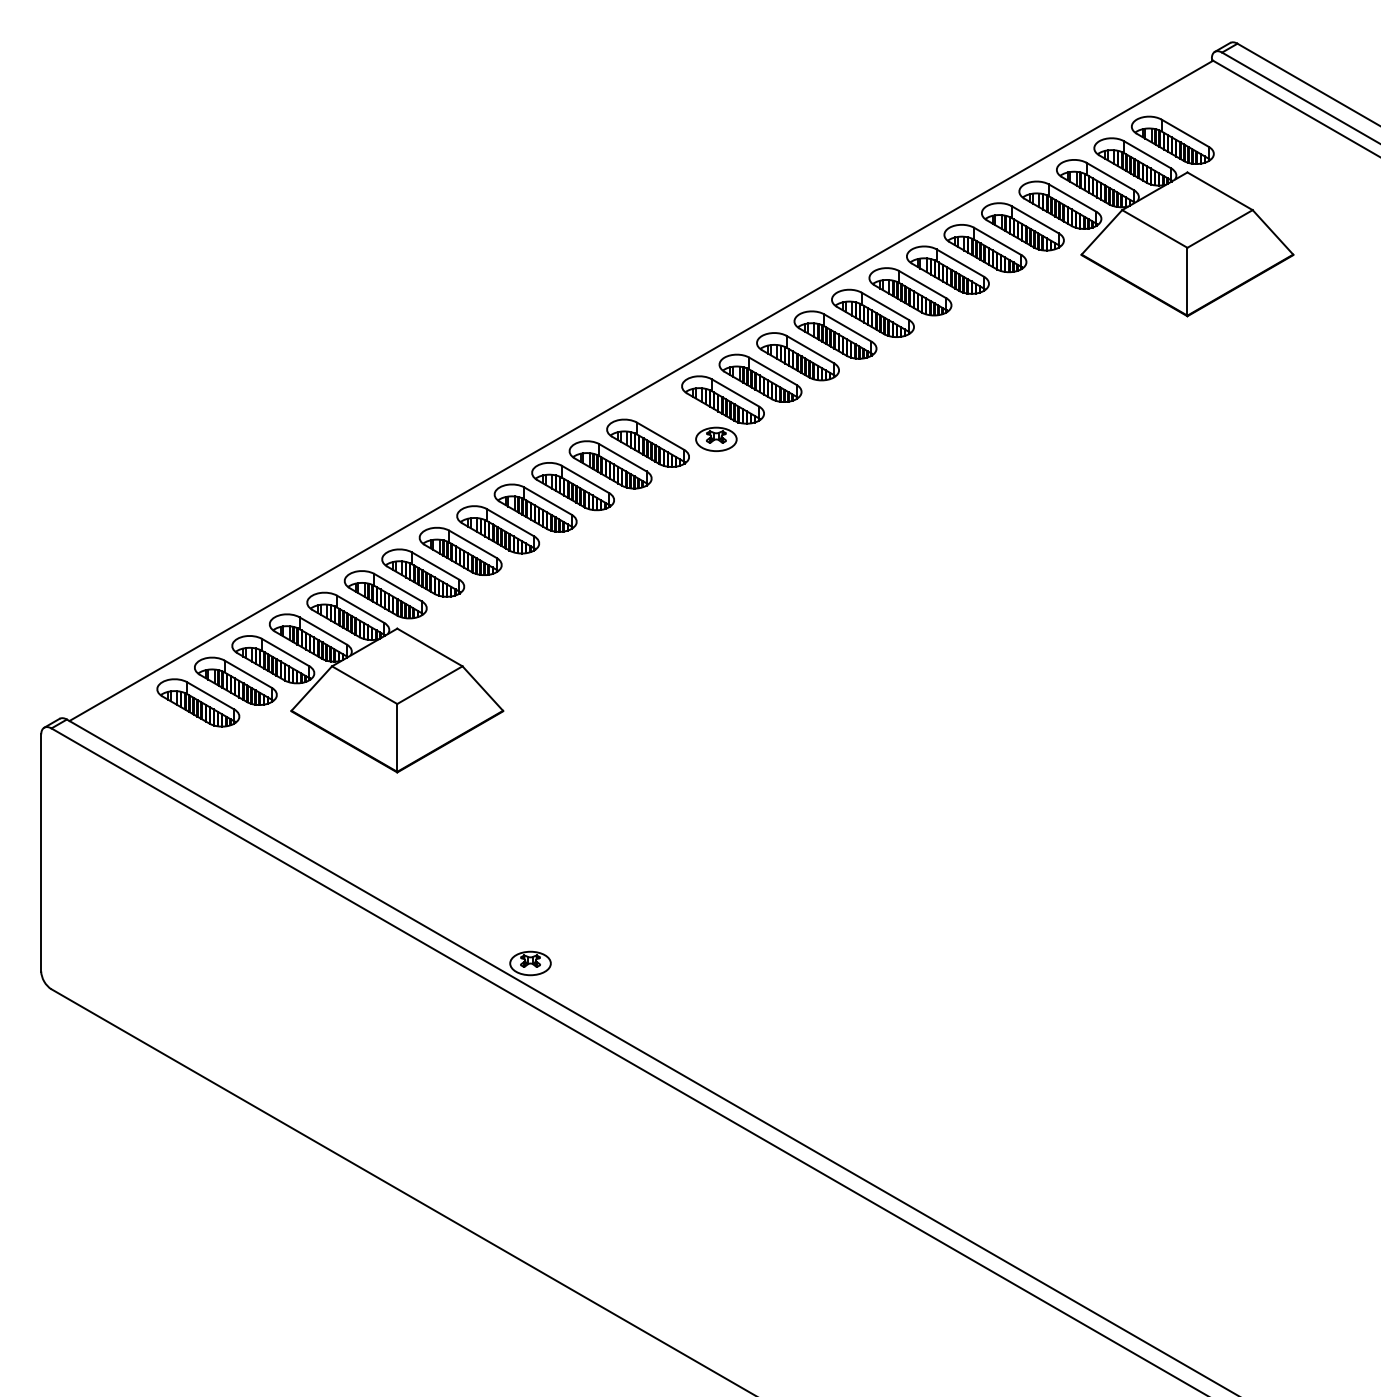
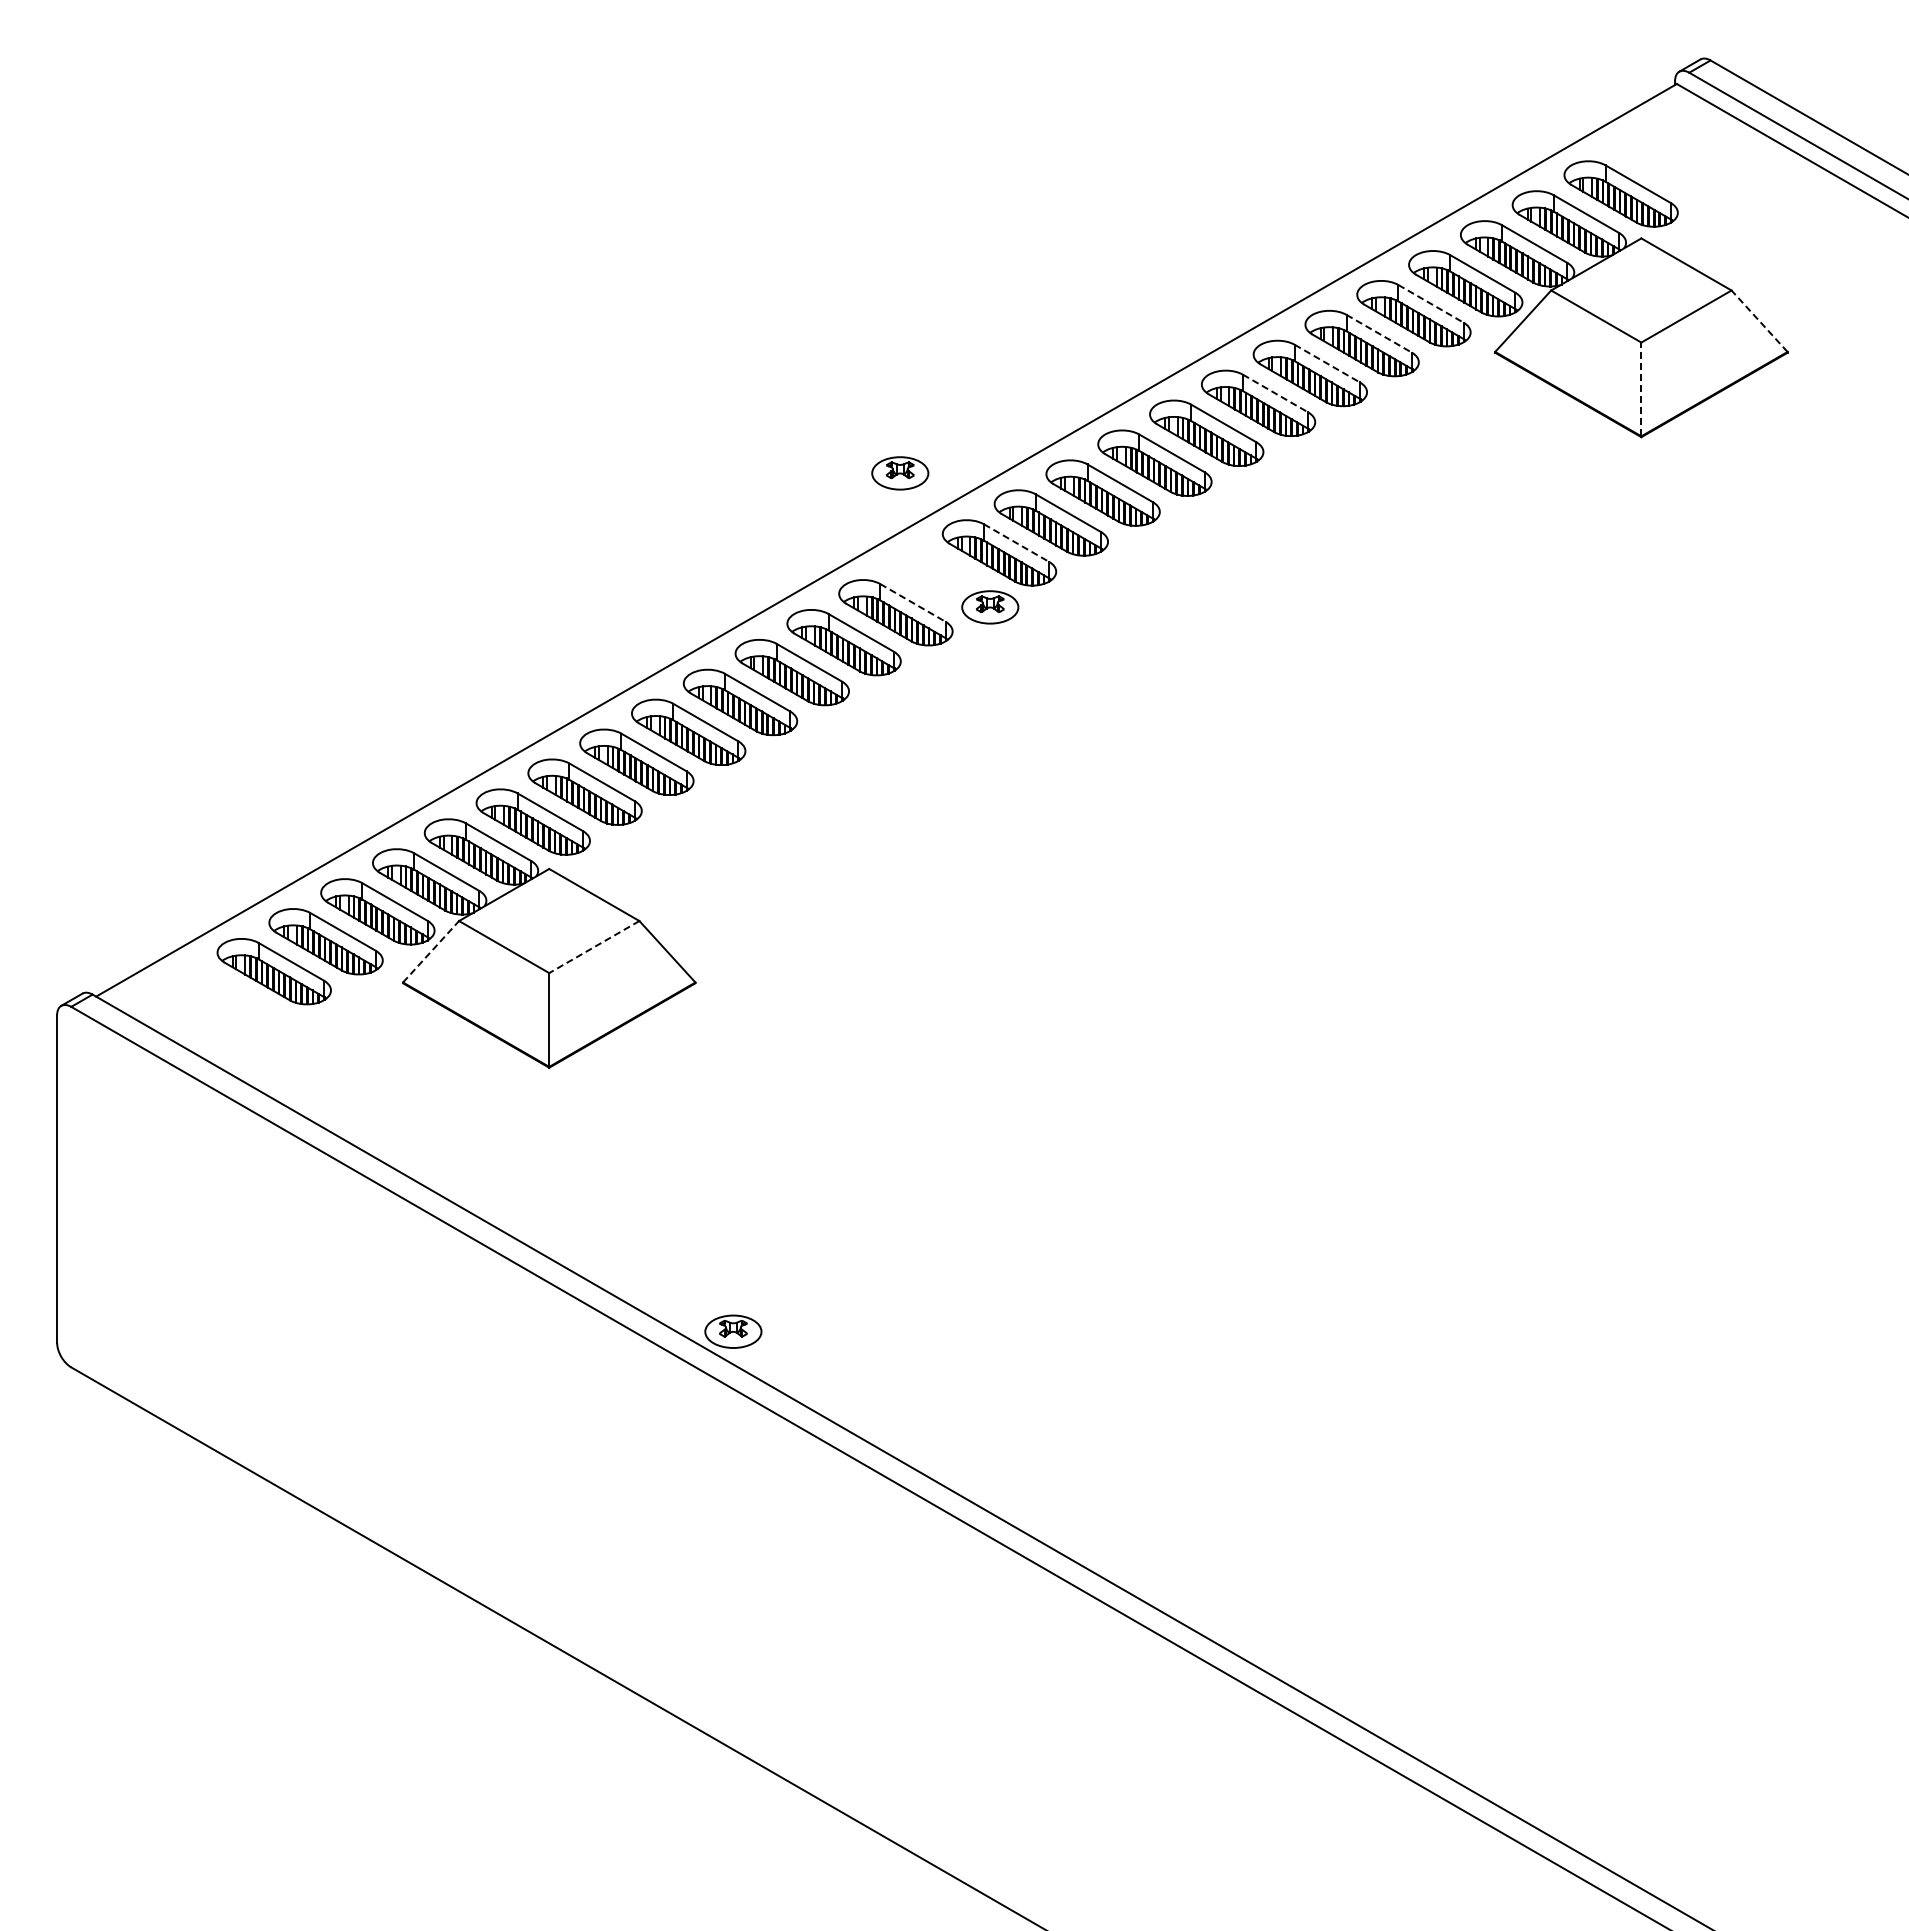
line: (1034, 219) -> (1430, 303), solid -> dashed
line: (1272, 232) -> (1759, 321), solid -> dashed
line: (997, 241) -> (1379, 333), solid -> dashed
line: (960, 262) -> (1327, 363), solid -> dashed
line: (1187, 281) -> (1641, 389), solid -> dashed
line: (922, 284) -> (1275, 393), solid -> dashed
part: (651, 342) -> (900, 473), added
line: (735, 393) -> (1016, 543), solid -> dashed
line: (660, 435) -> (912, 602), solid -> dashed
line: (429, 685) -> (593, 947), solid -> dashed
line: (312, 688) -> (431, 951), solid -> dashed

